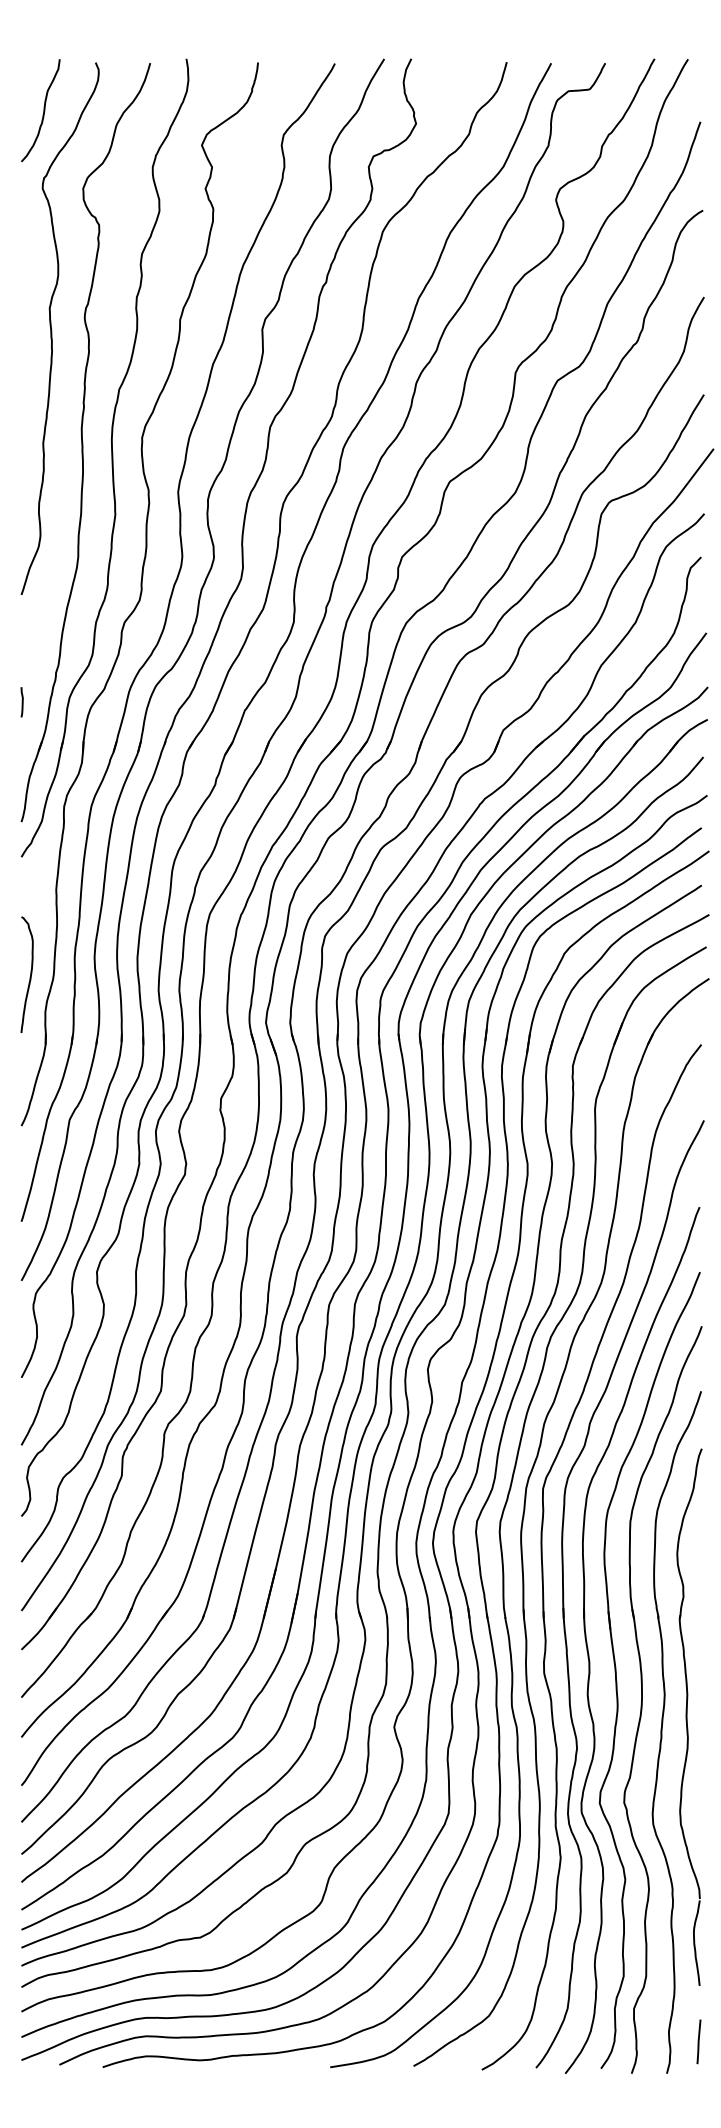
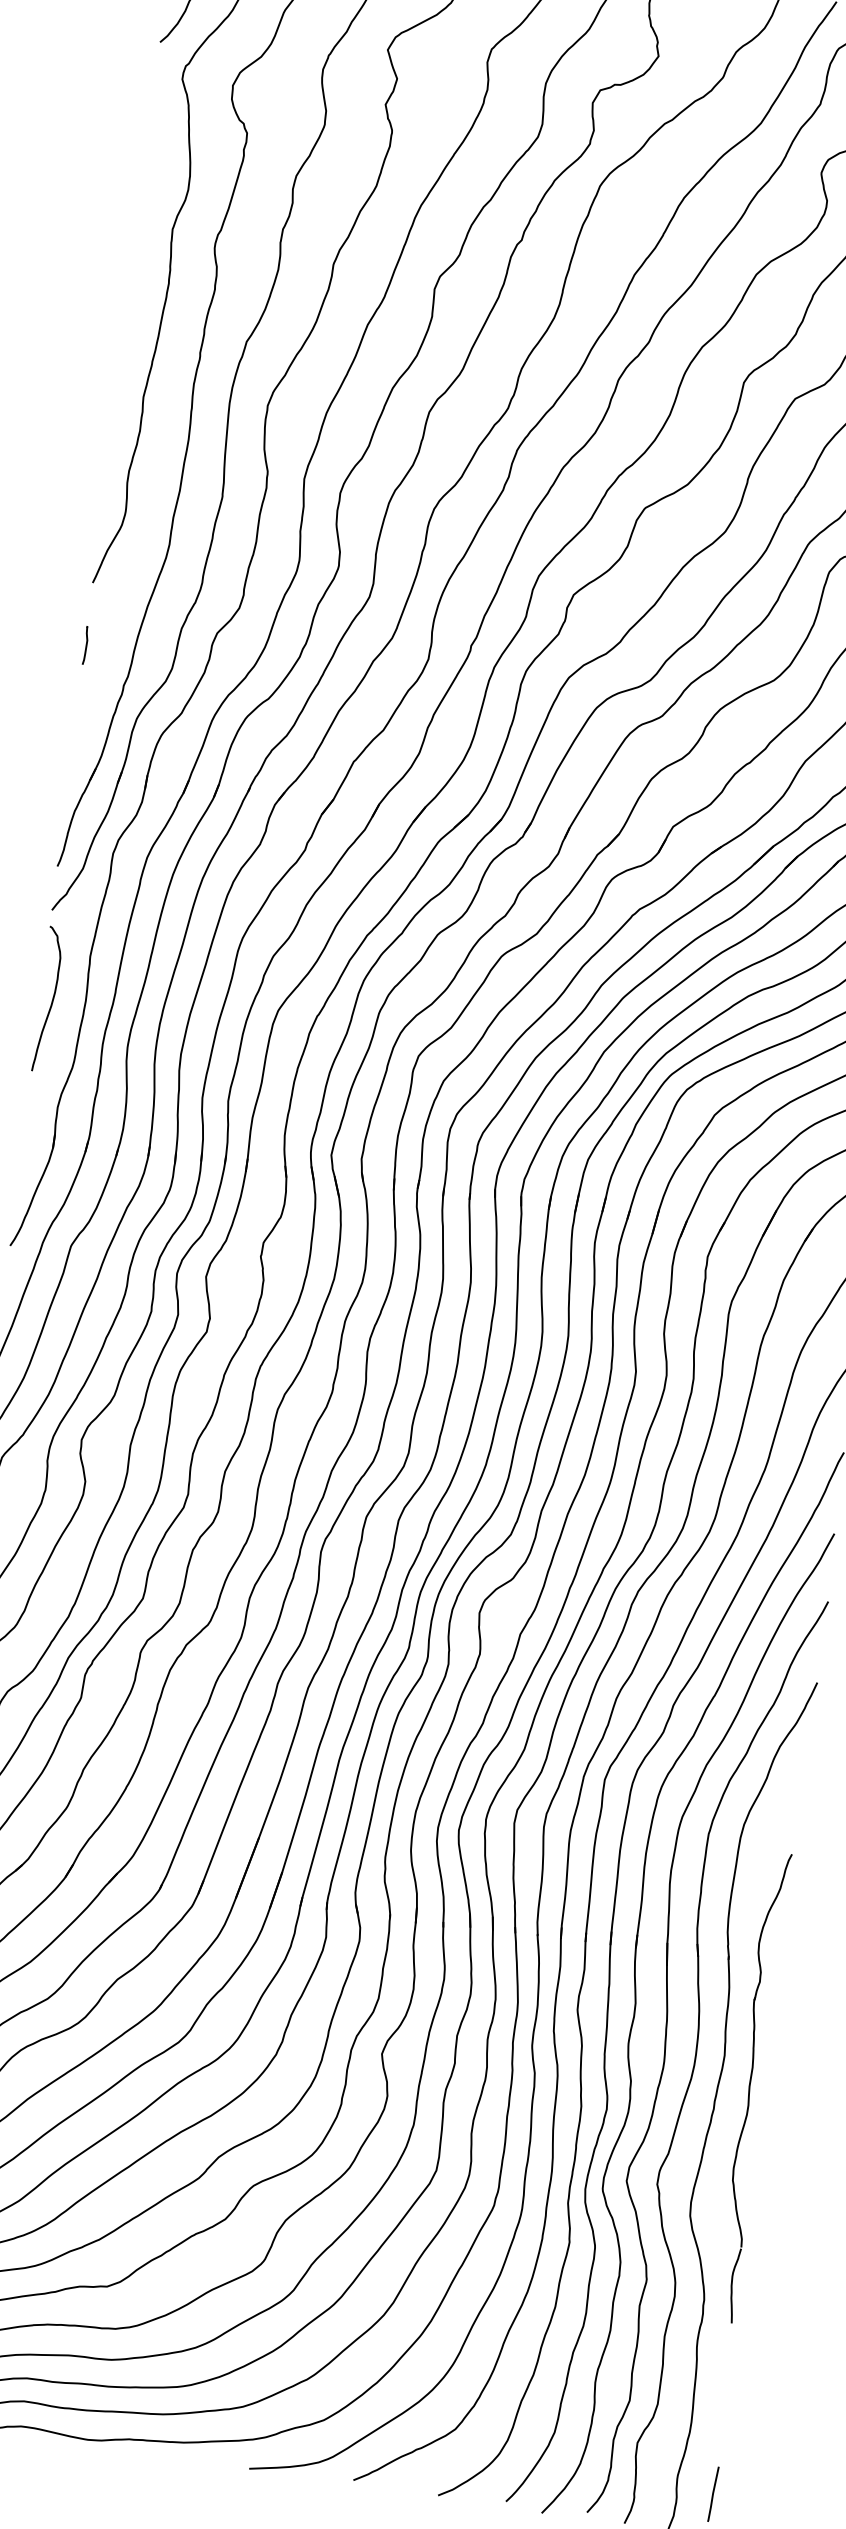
line: (21, 702) -> (84, 646), moved
curve: (30, 974) -> (52, 999), moved
part: (689, 1716) -> (752, 2086), size x0.7

